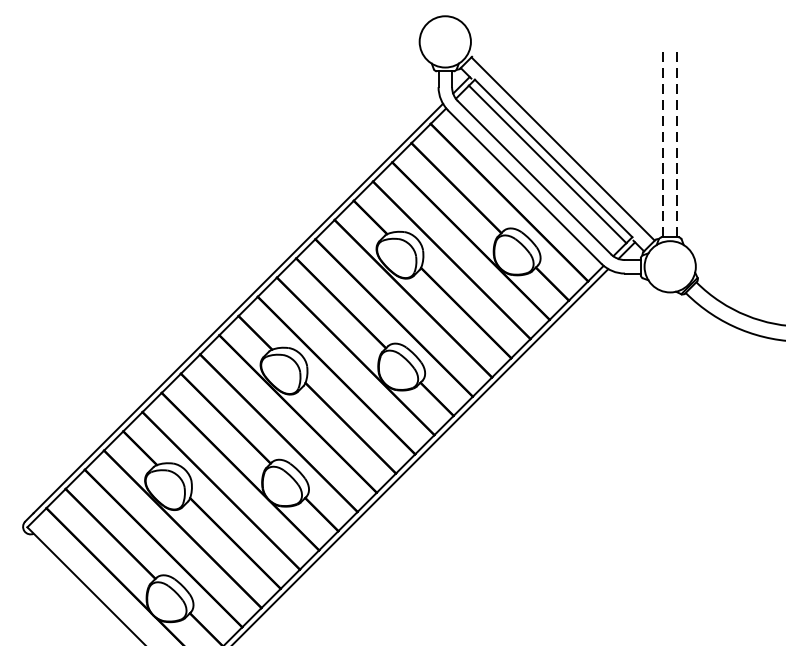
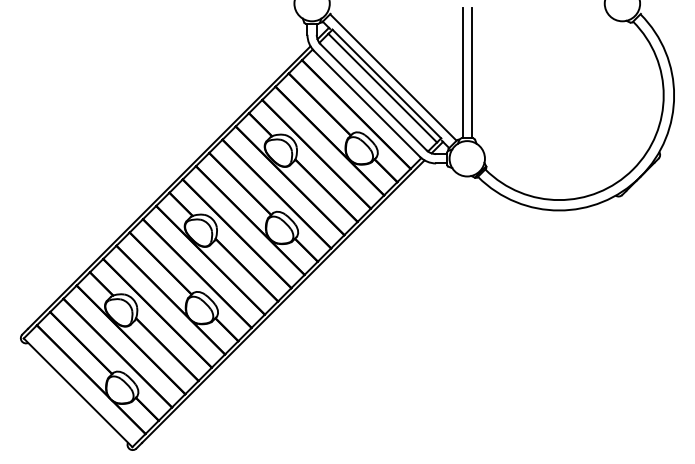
line: (663, 141) -> (462, 72), dashed -> solid
line: (676, 141) -> (471, 72), dashed -> solid

